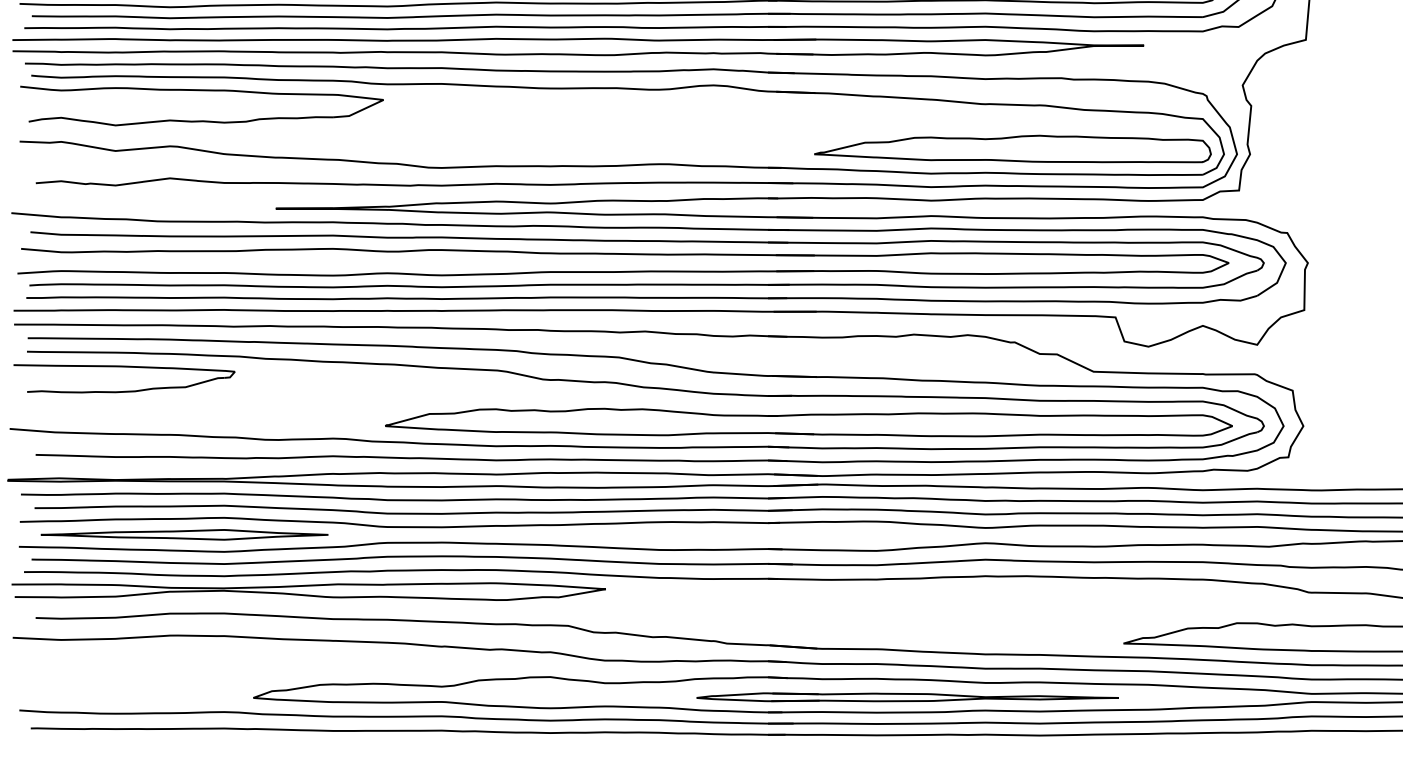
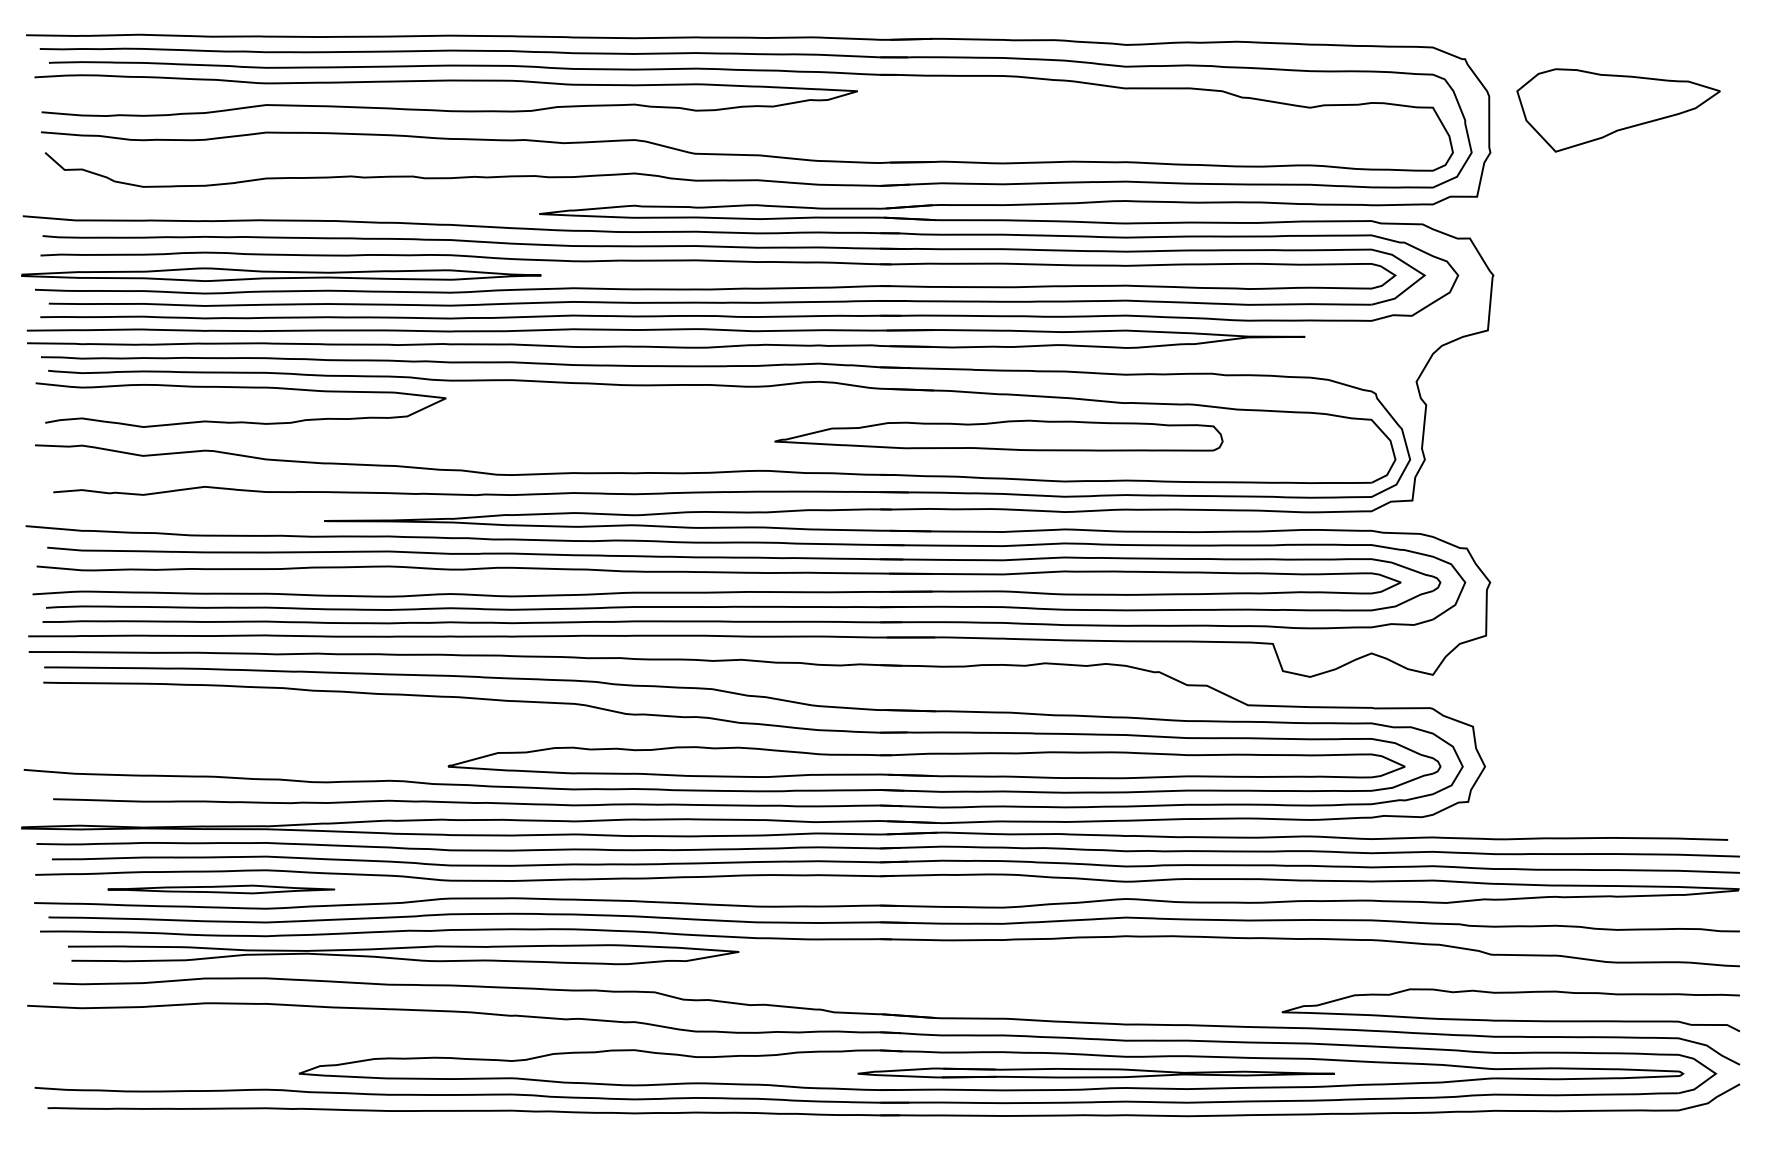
part: (1012, 148) -> (998, 435), moved
part: (124, 367) -> (153, 700), removed
part: (184, 534) -> (221, 889), size x0.7
curve: (308, 595) -> (403, 958), moved
part: (907, 696) -> (1095, 1072), moved

